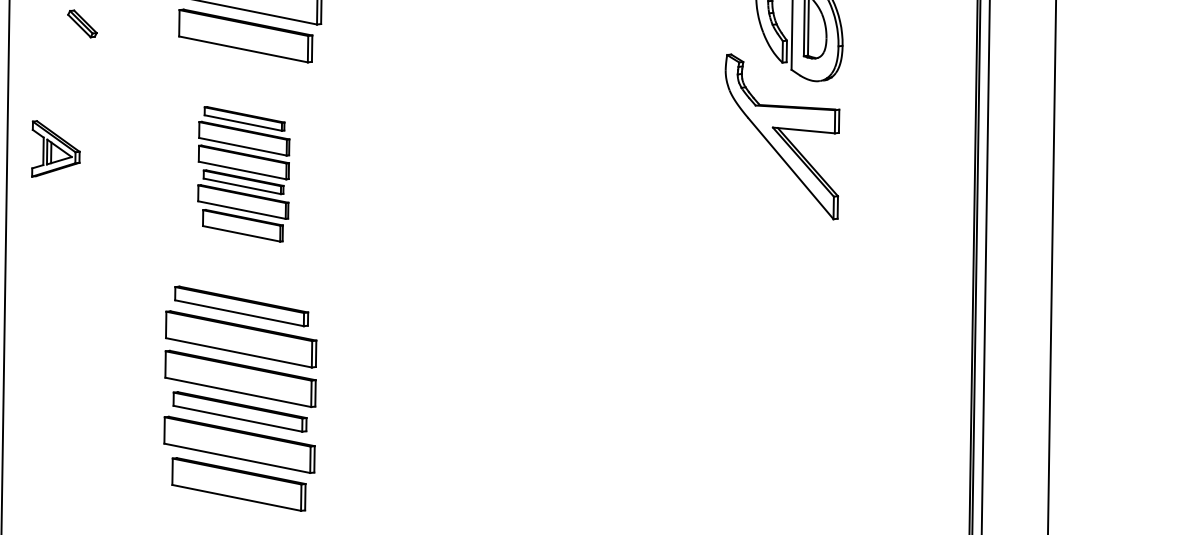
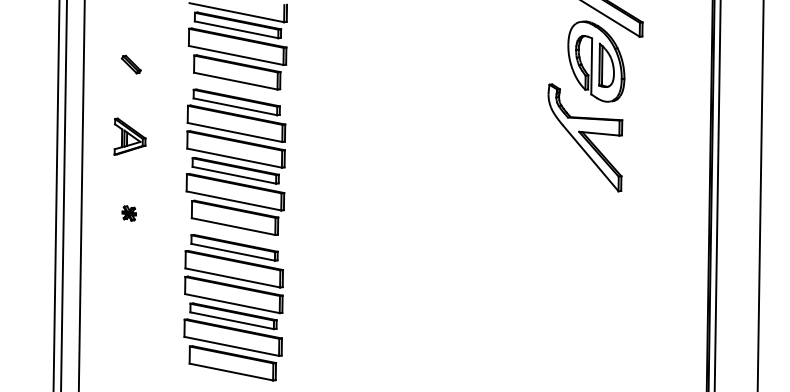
part: (54, 148) -> (129, 136), moved
part: (243, 173) -> (235, 161), size x1.67
part: (78, 253) -> (128, 213), added

